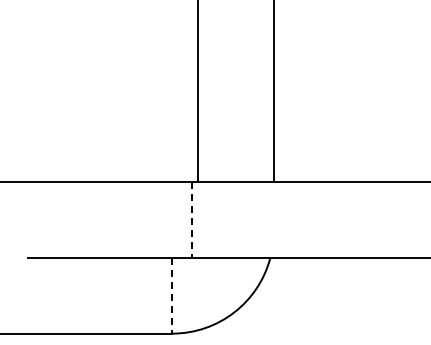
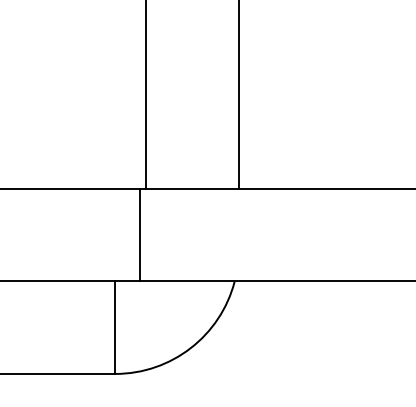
line: (192, 219) -> (139, 235), dashed -> solid
line: (172, 295) -> (115, 327), dashed -> solid

